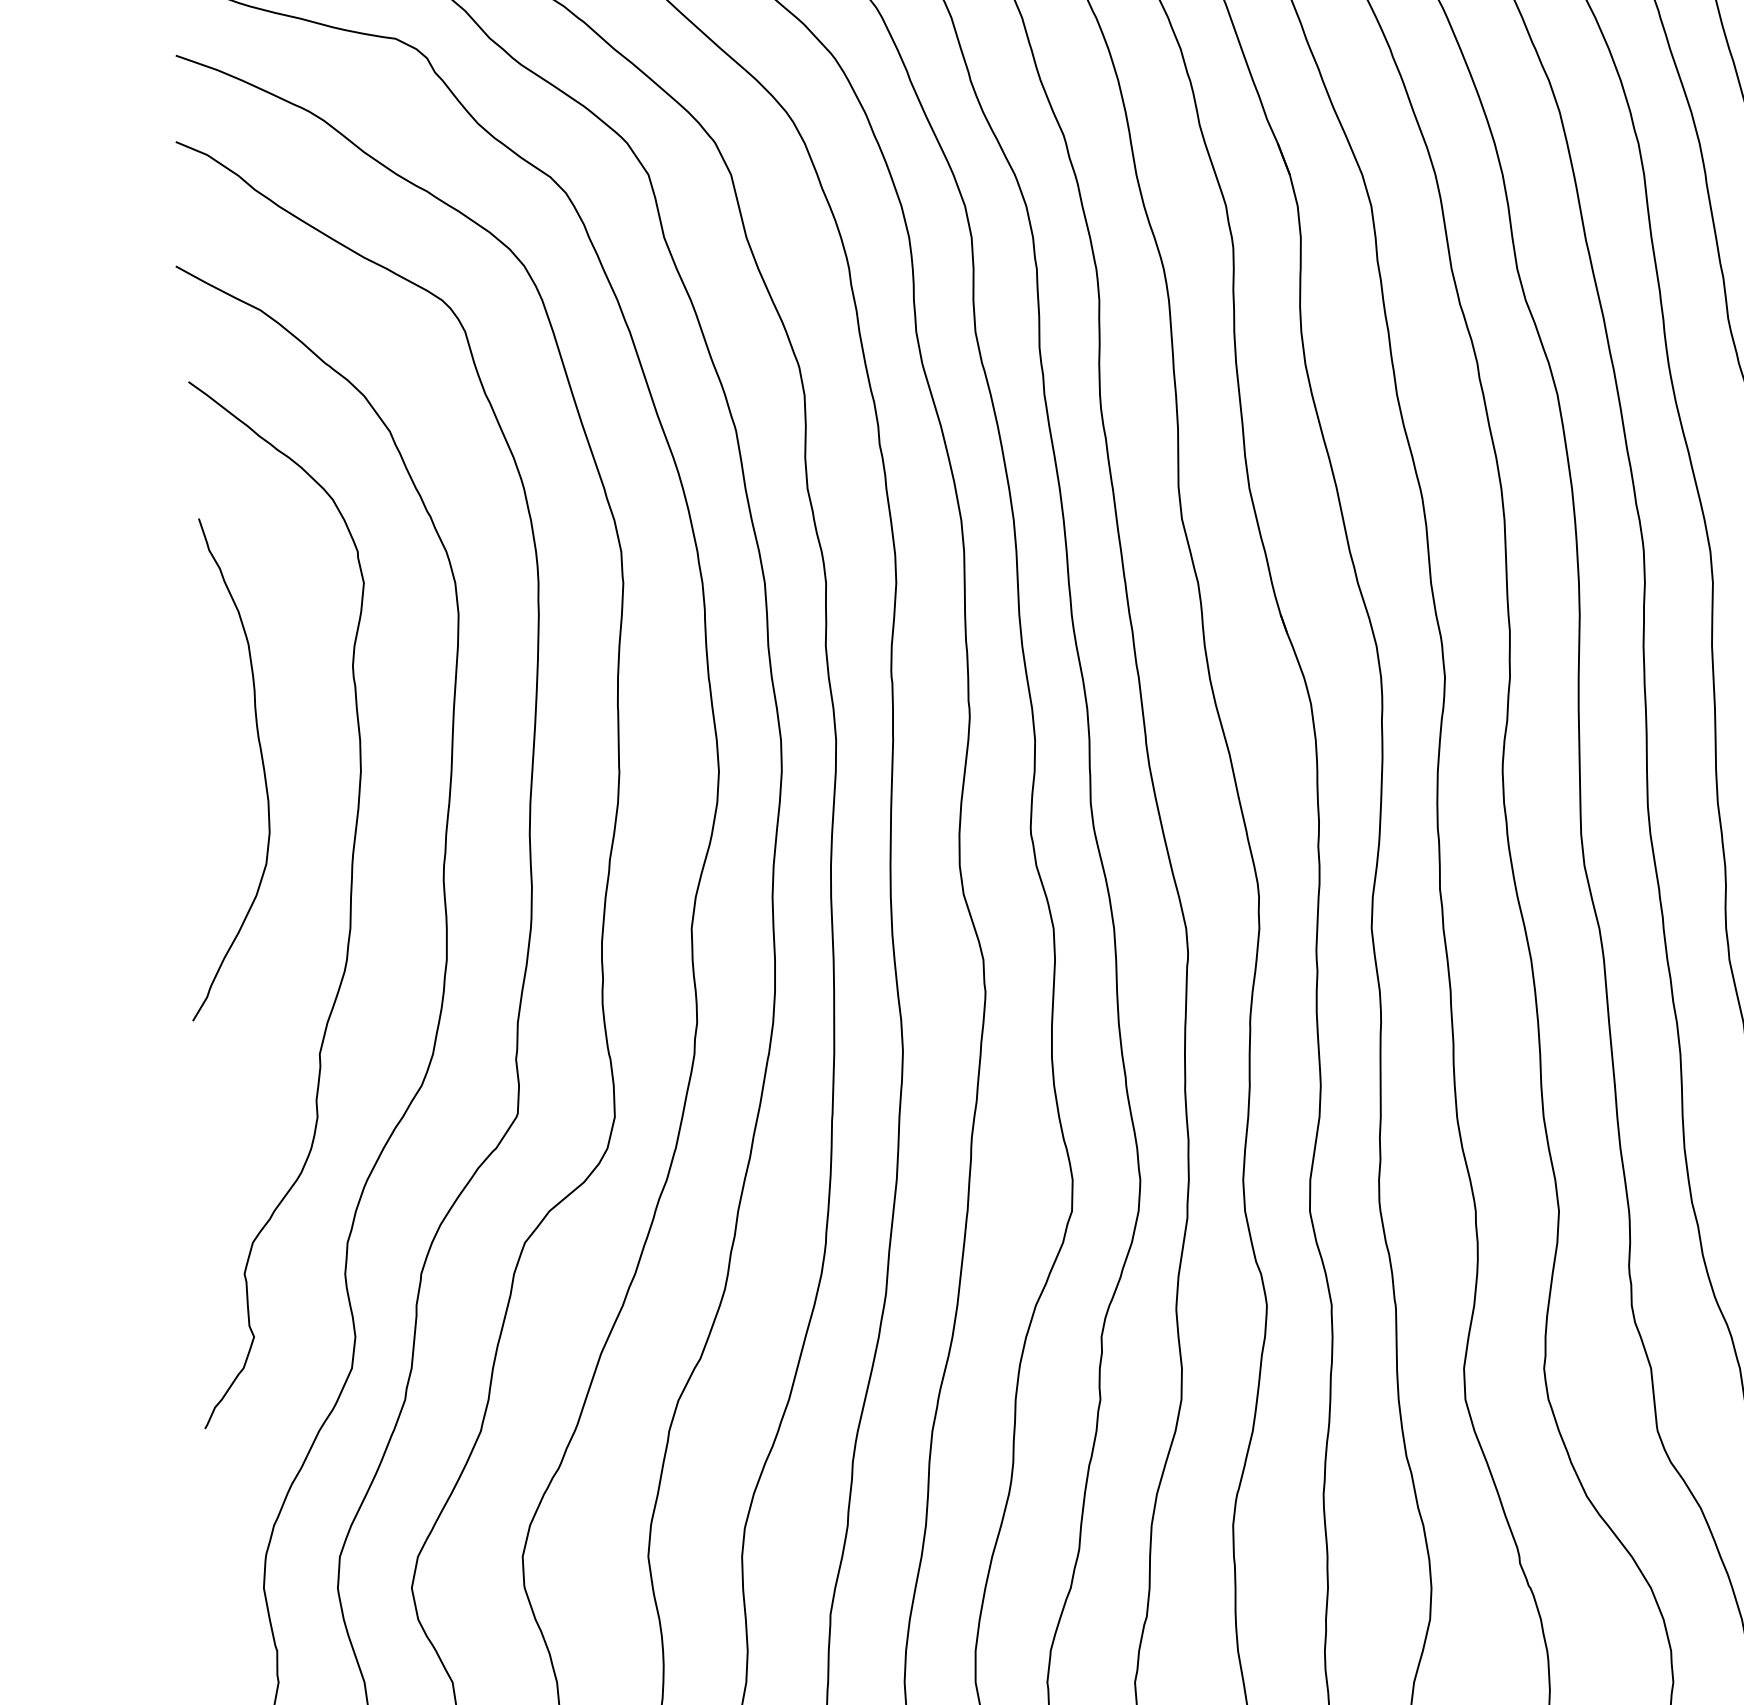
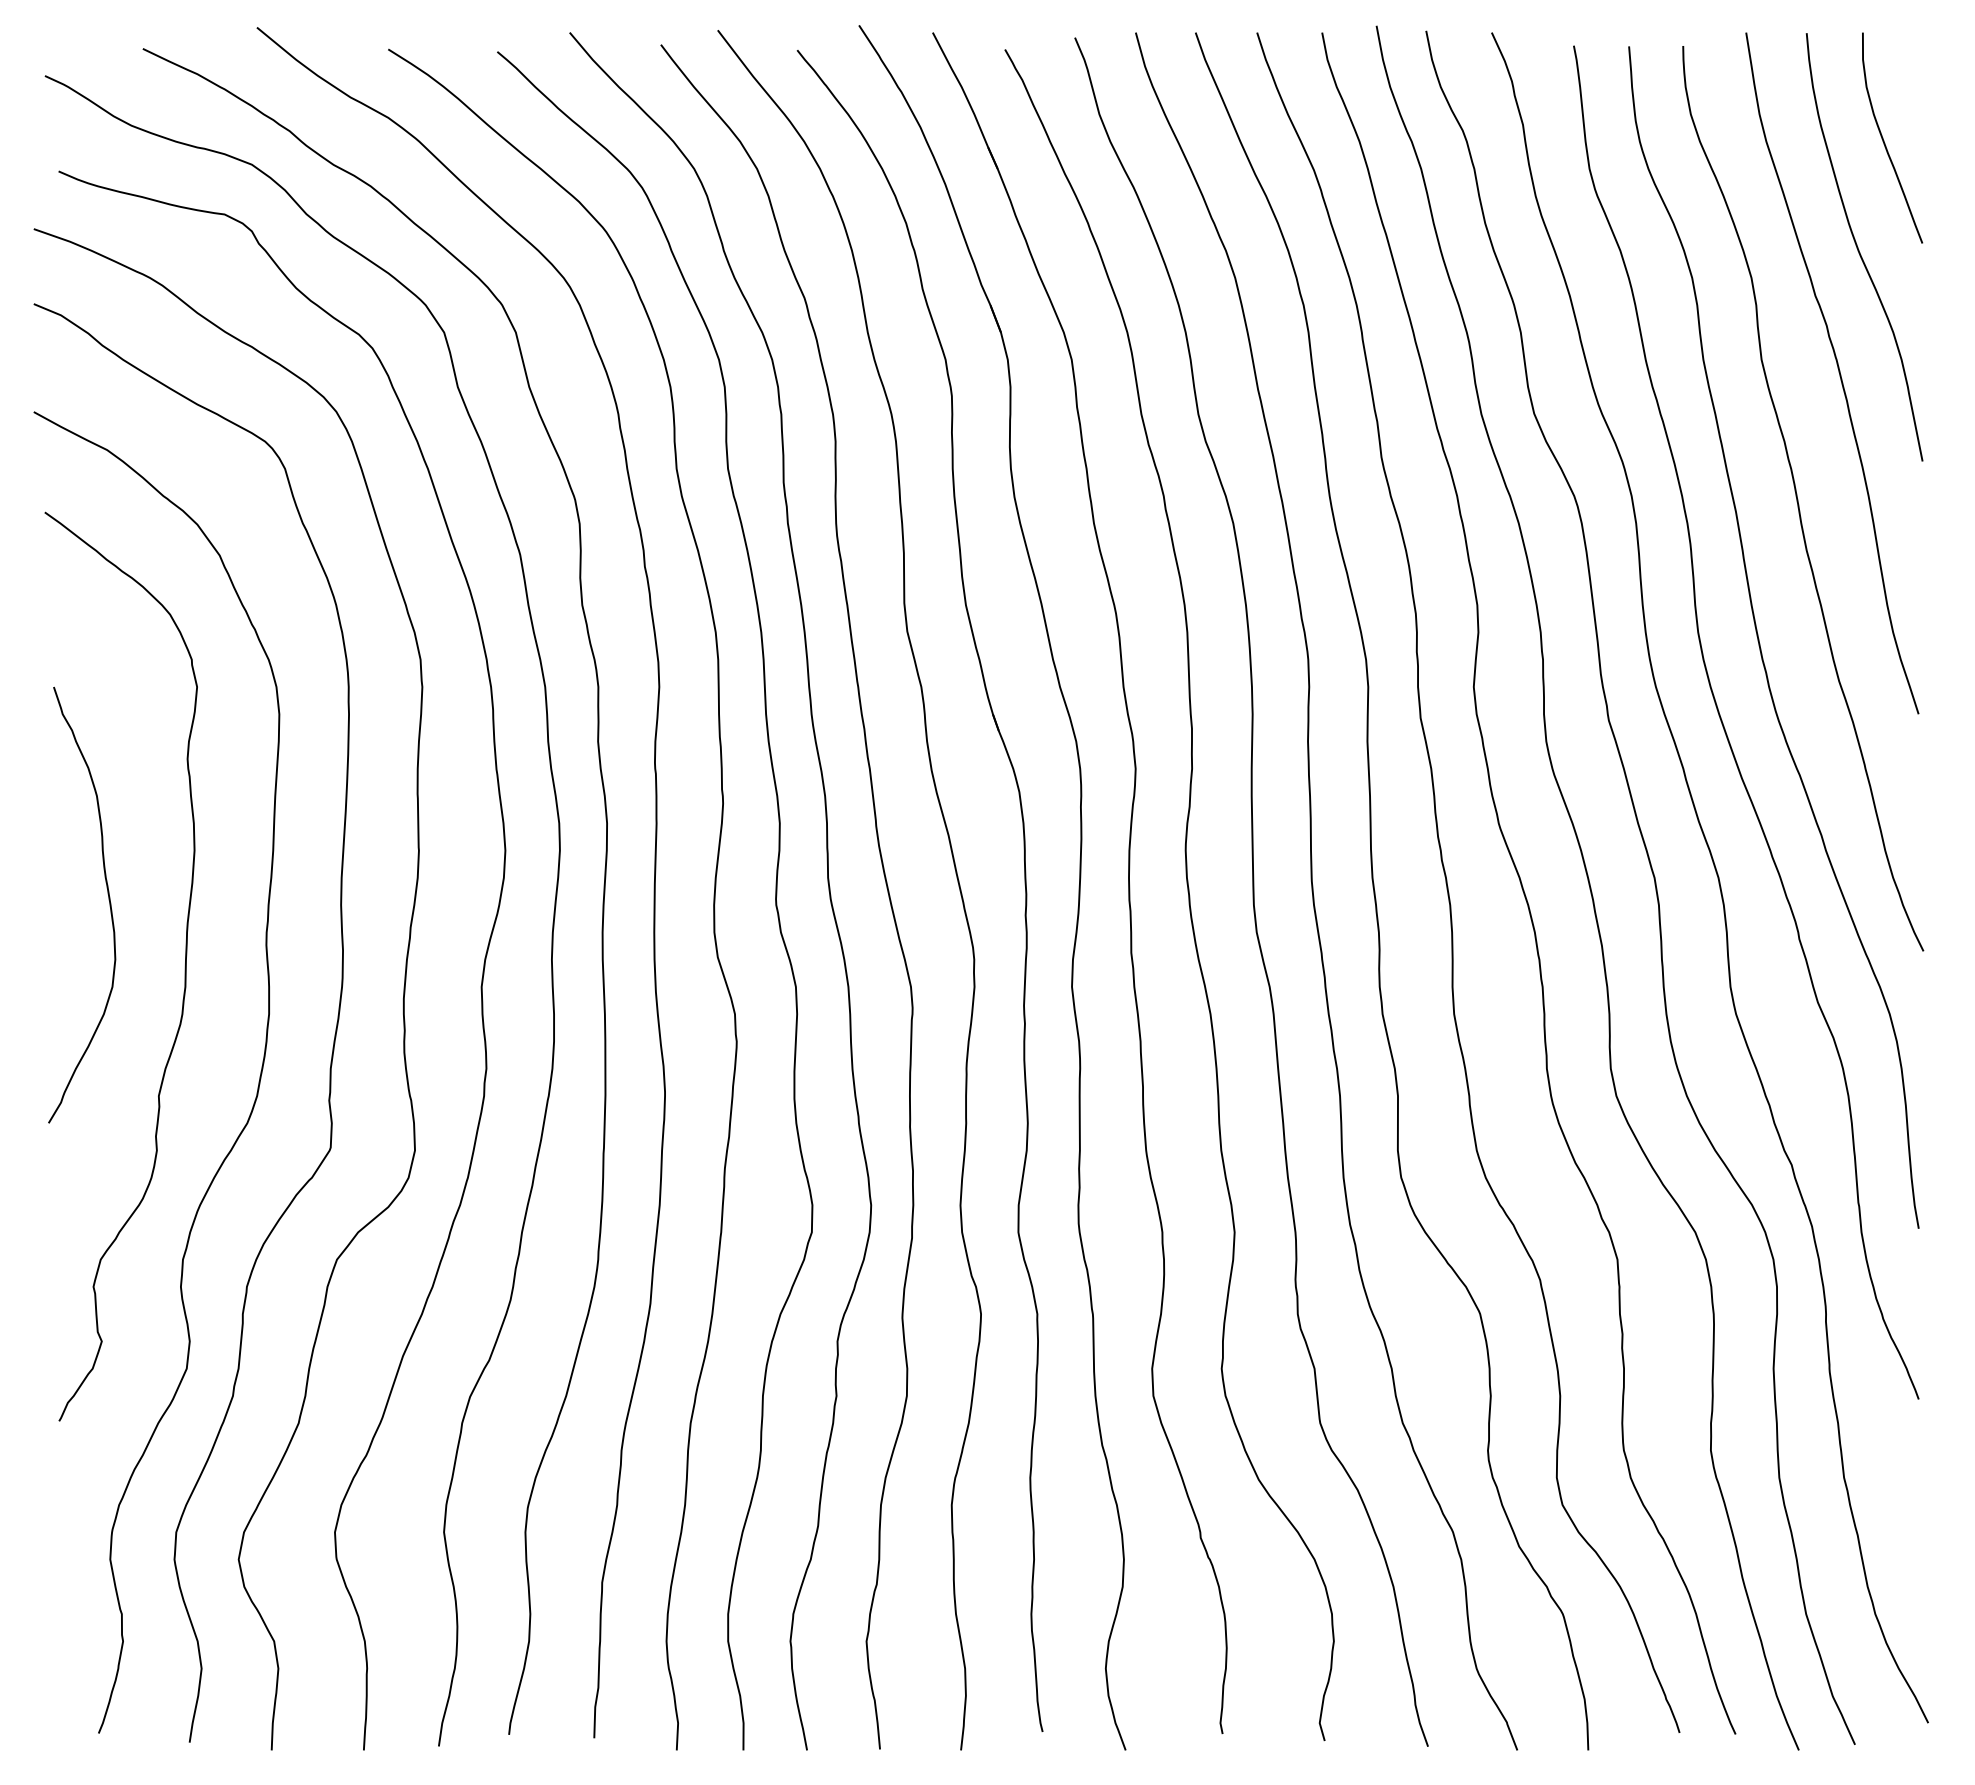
curve: (261, 764) -> (108, 900), moved

